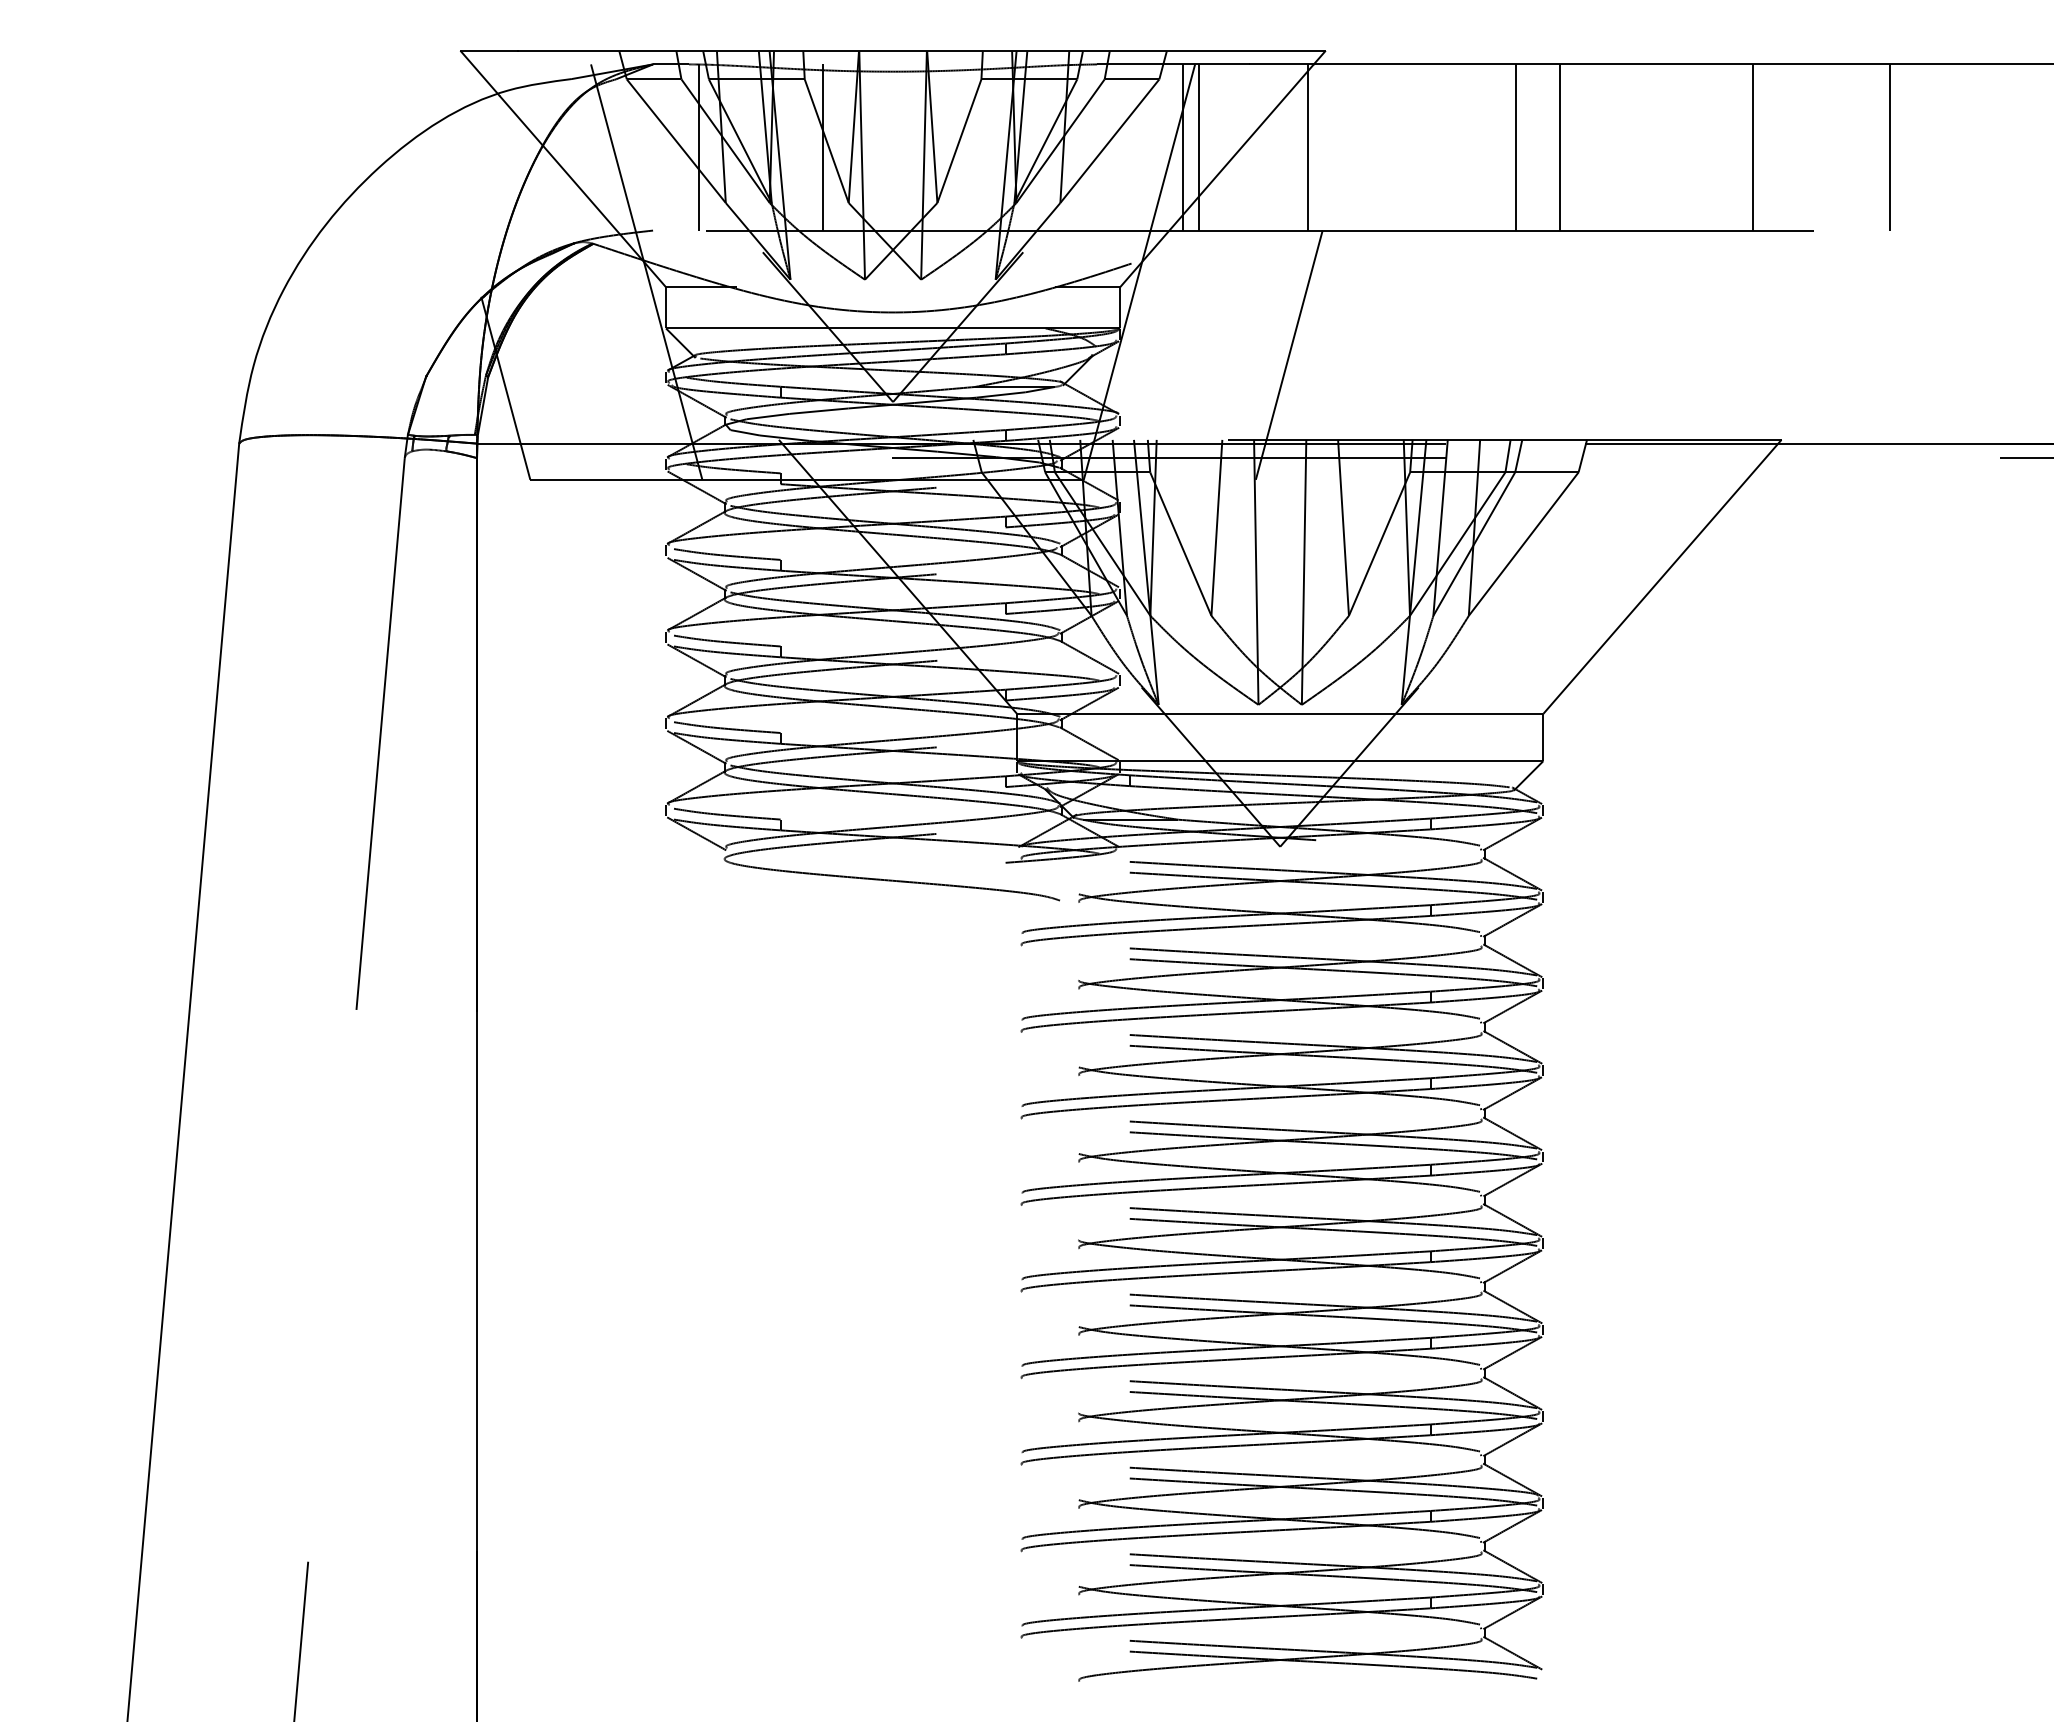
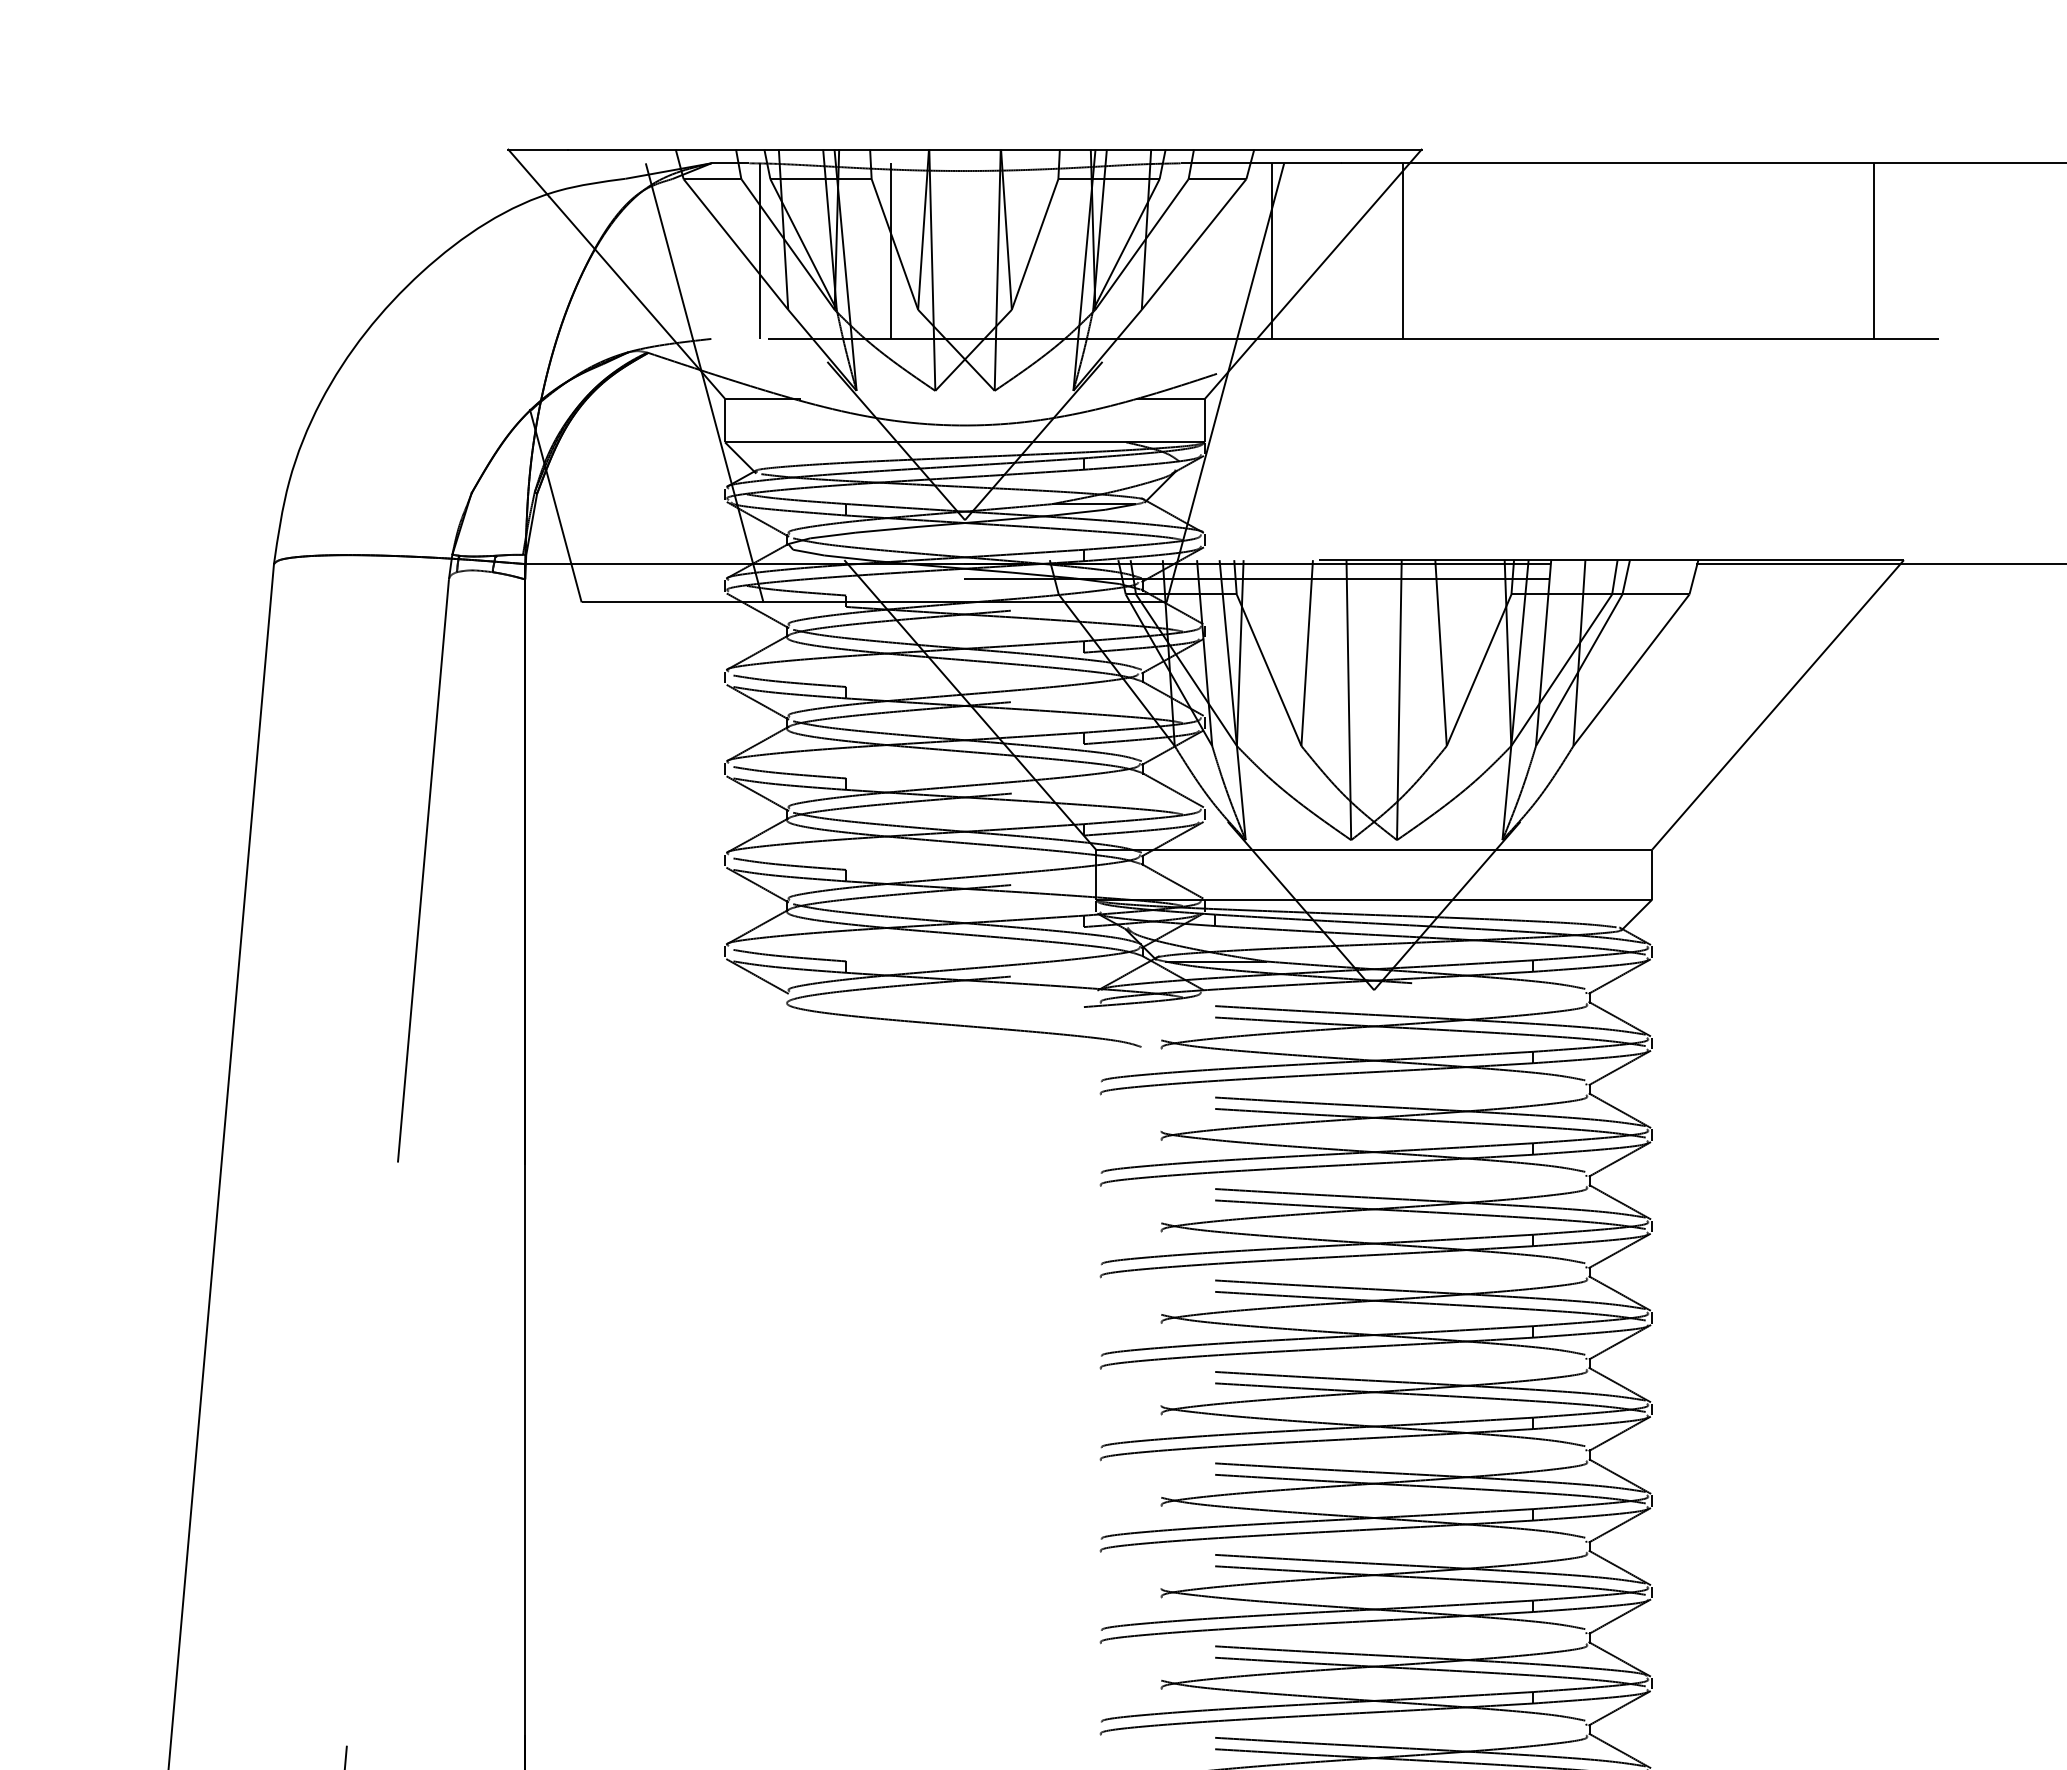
line: (1198, 147) -> (1287, 251), removed
line: (1515, 147) -> (1622, 251), removed
line: (1559, 147) -> (1669, 251), removed
line: (1889, 147) -> (2018, 251), removed
line: (1288, 354) -> (1382, 469), removed

